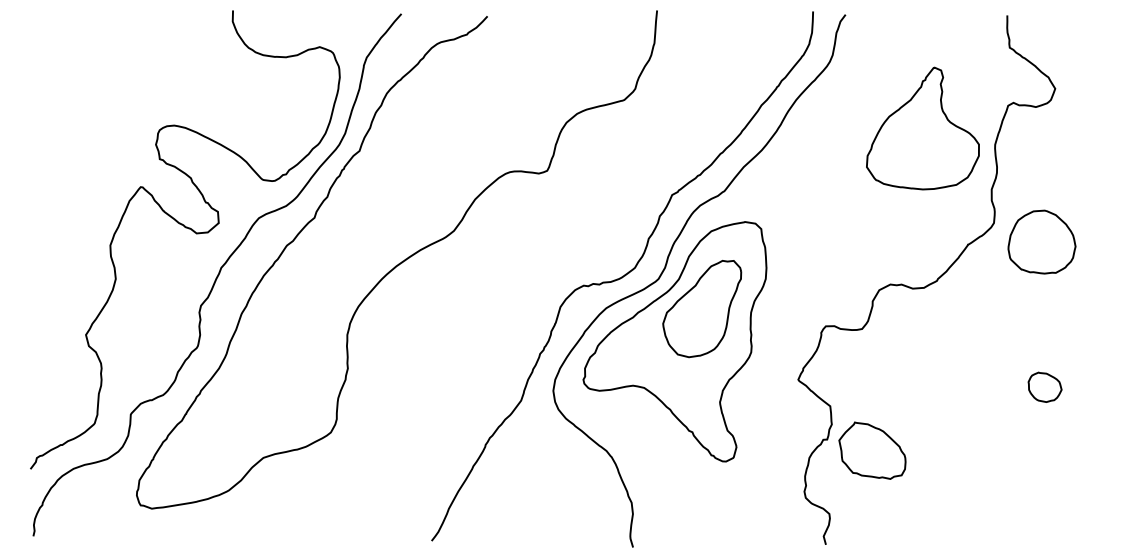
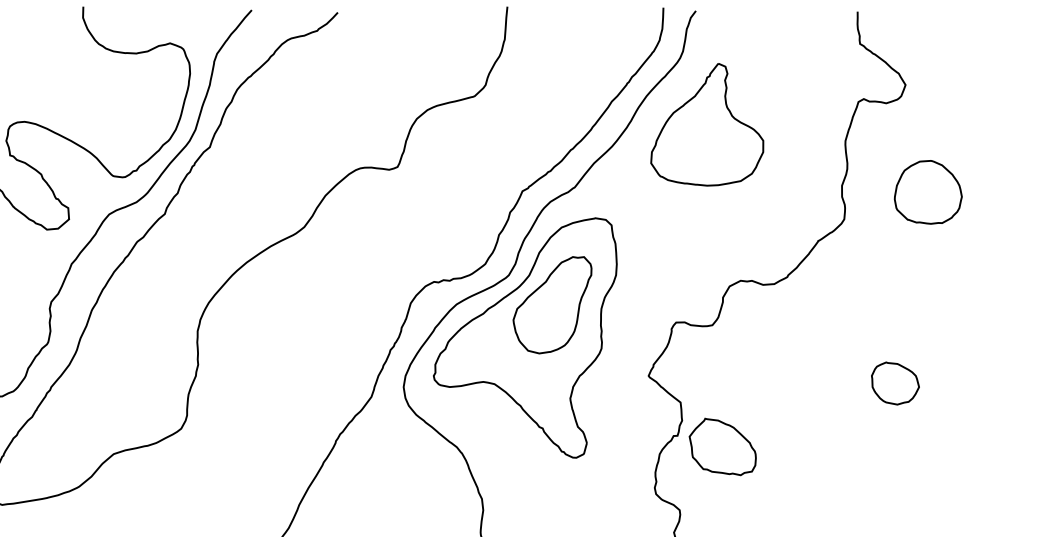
part: (922, 128) -> (706, 124), moved
part: (1041, 241) -> (927, 191), moved
part: (1044, 387) -> (894, 383), size x1.43

